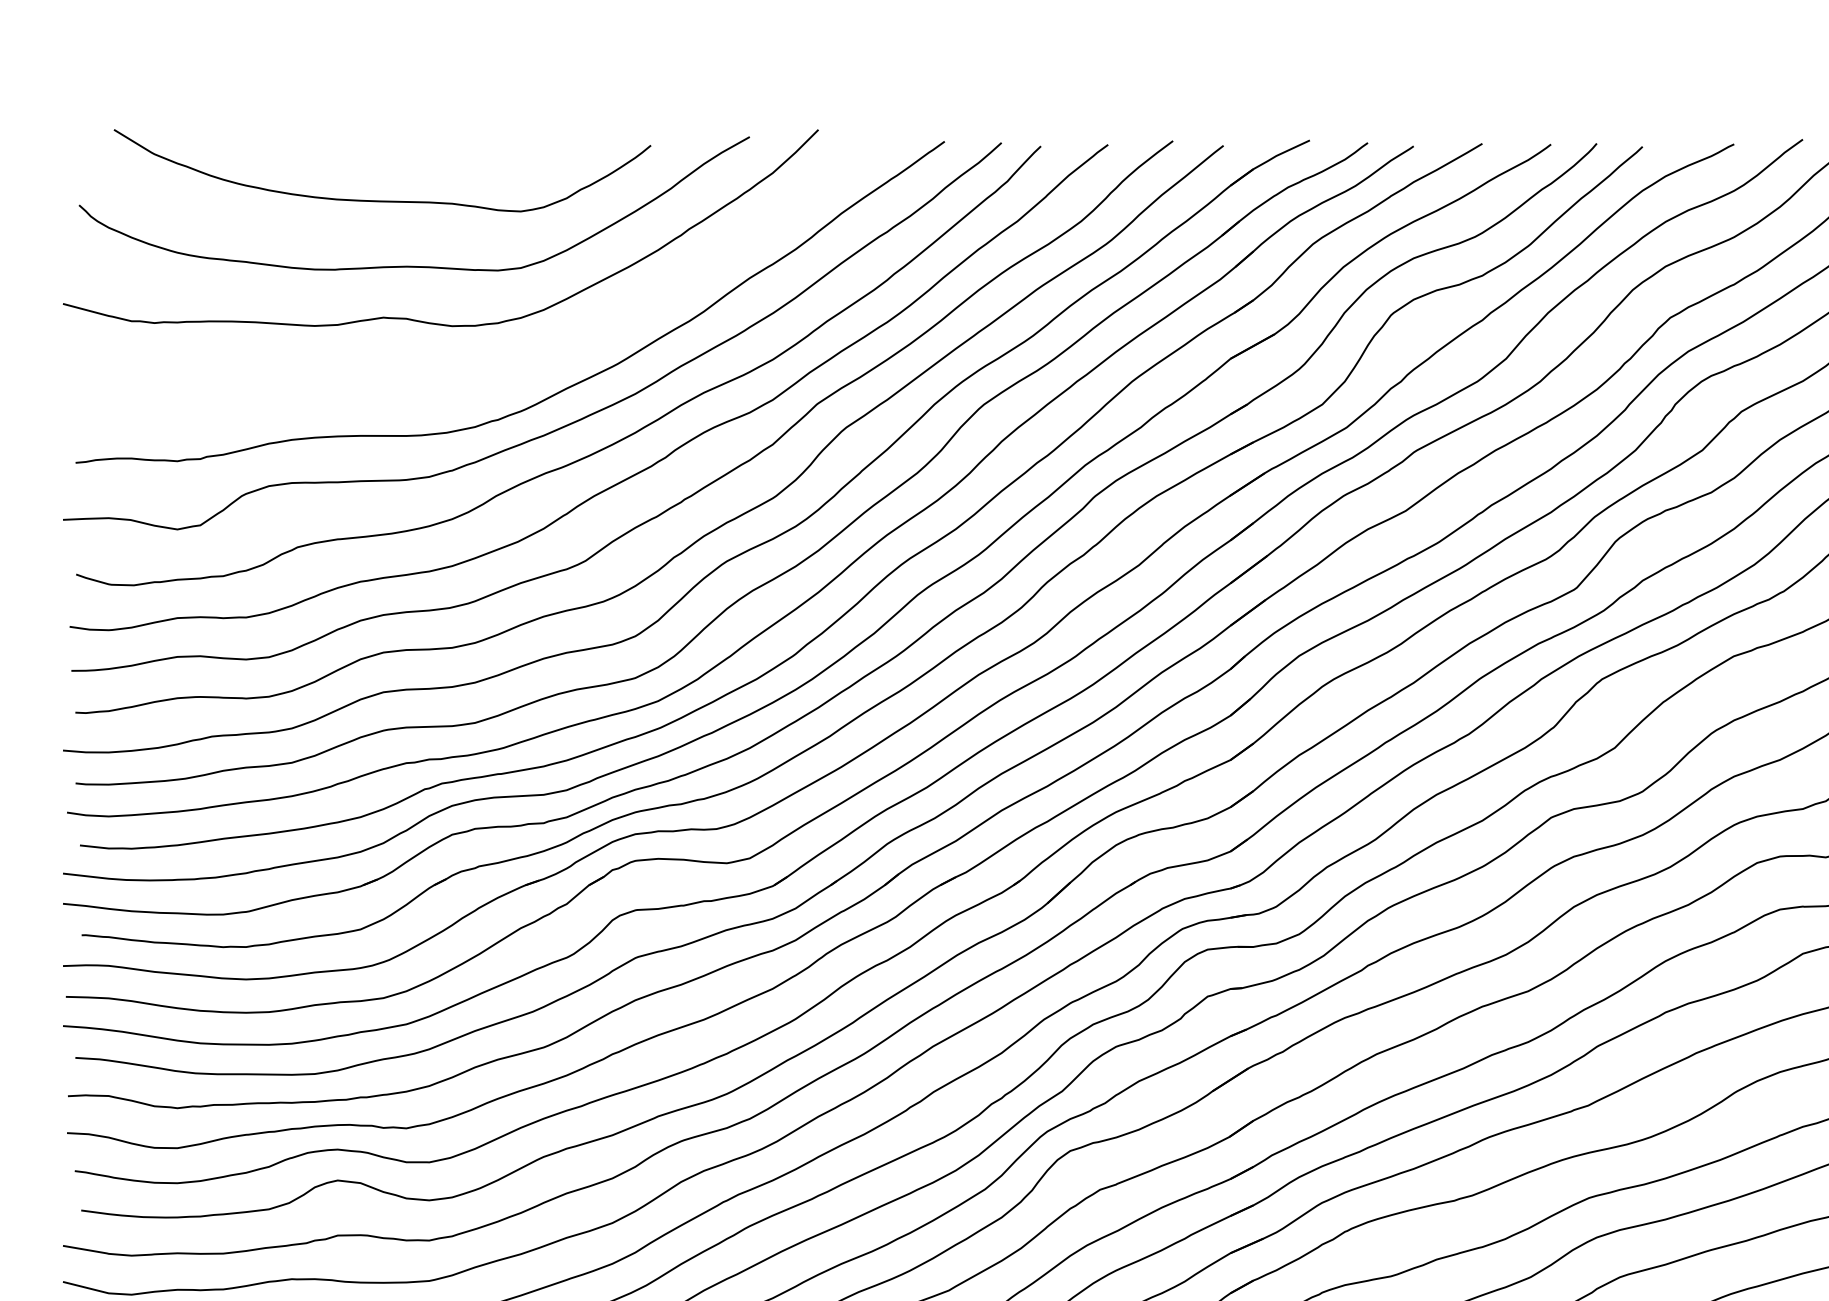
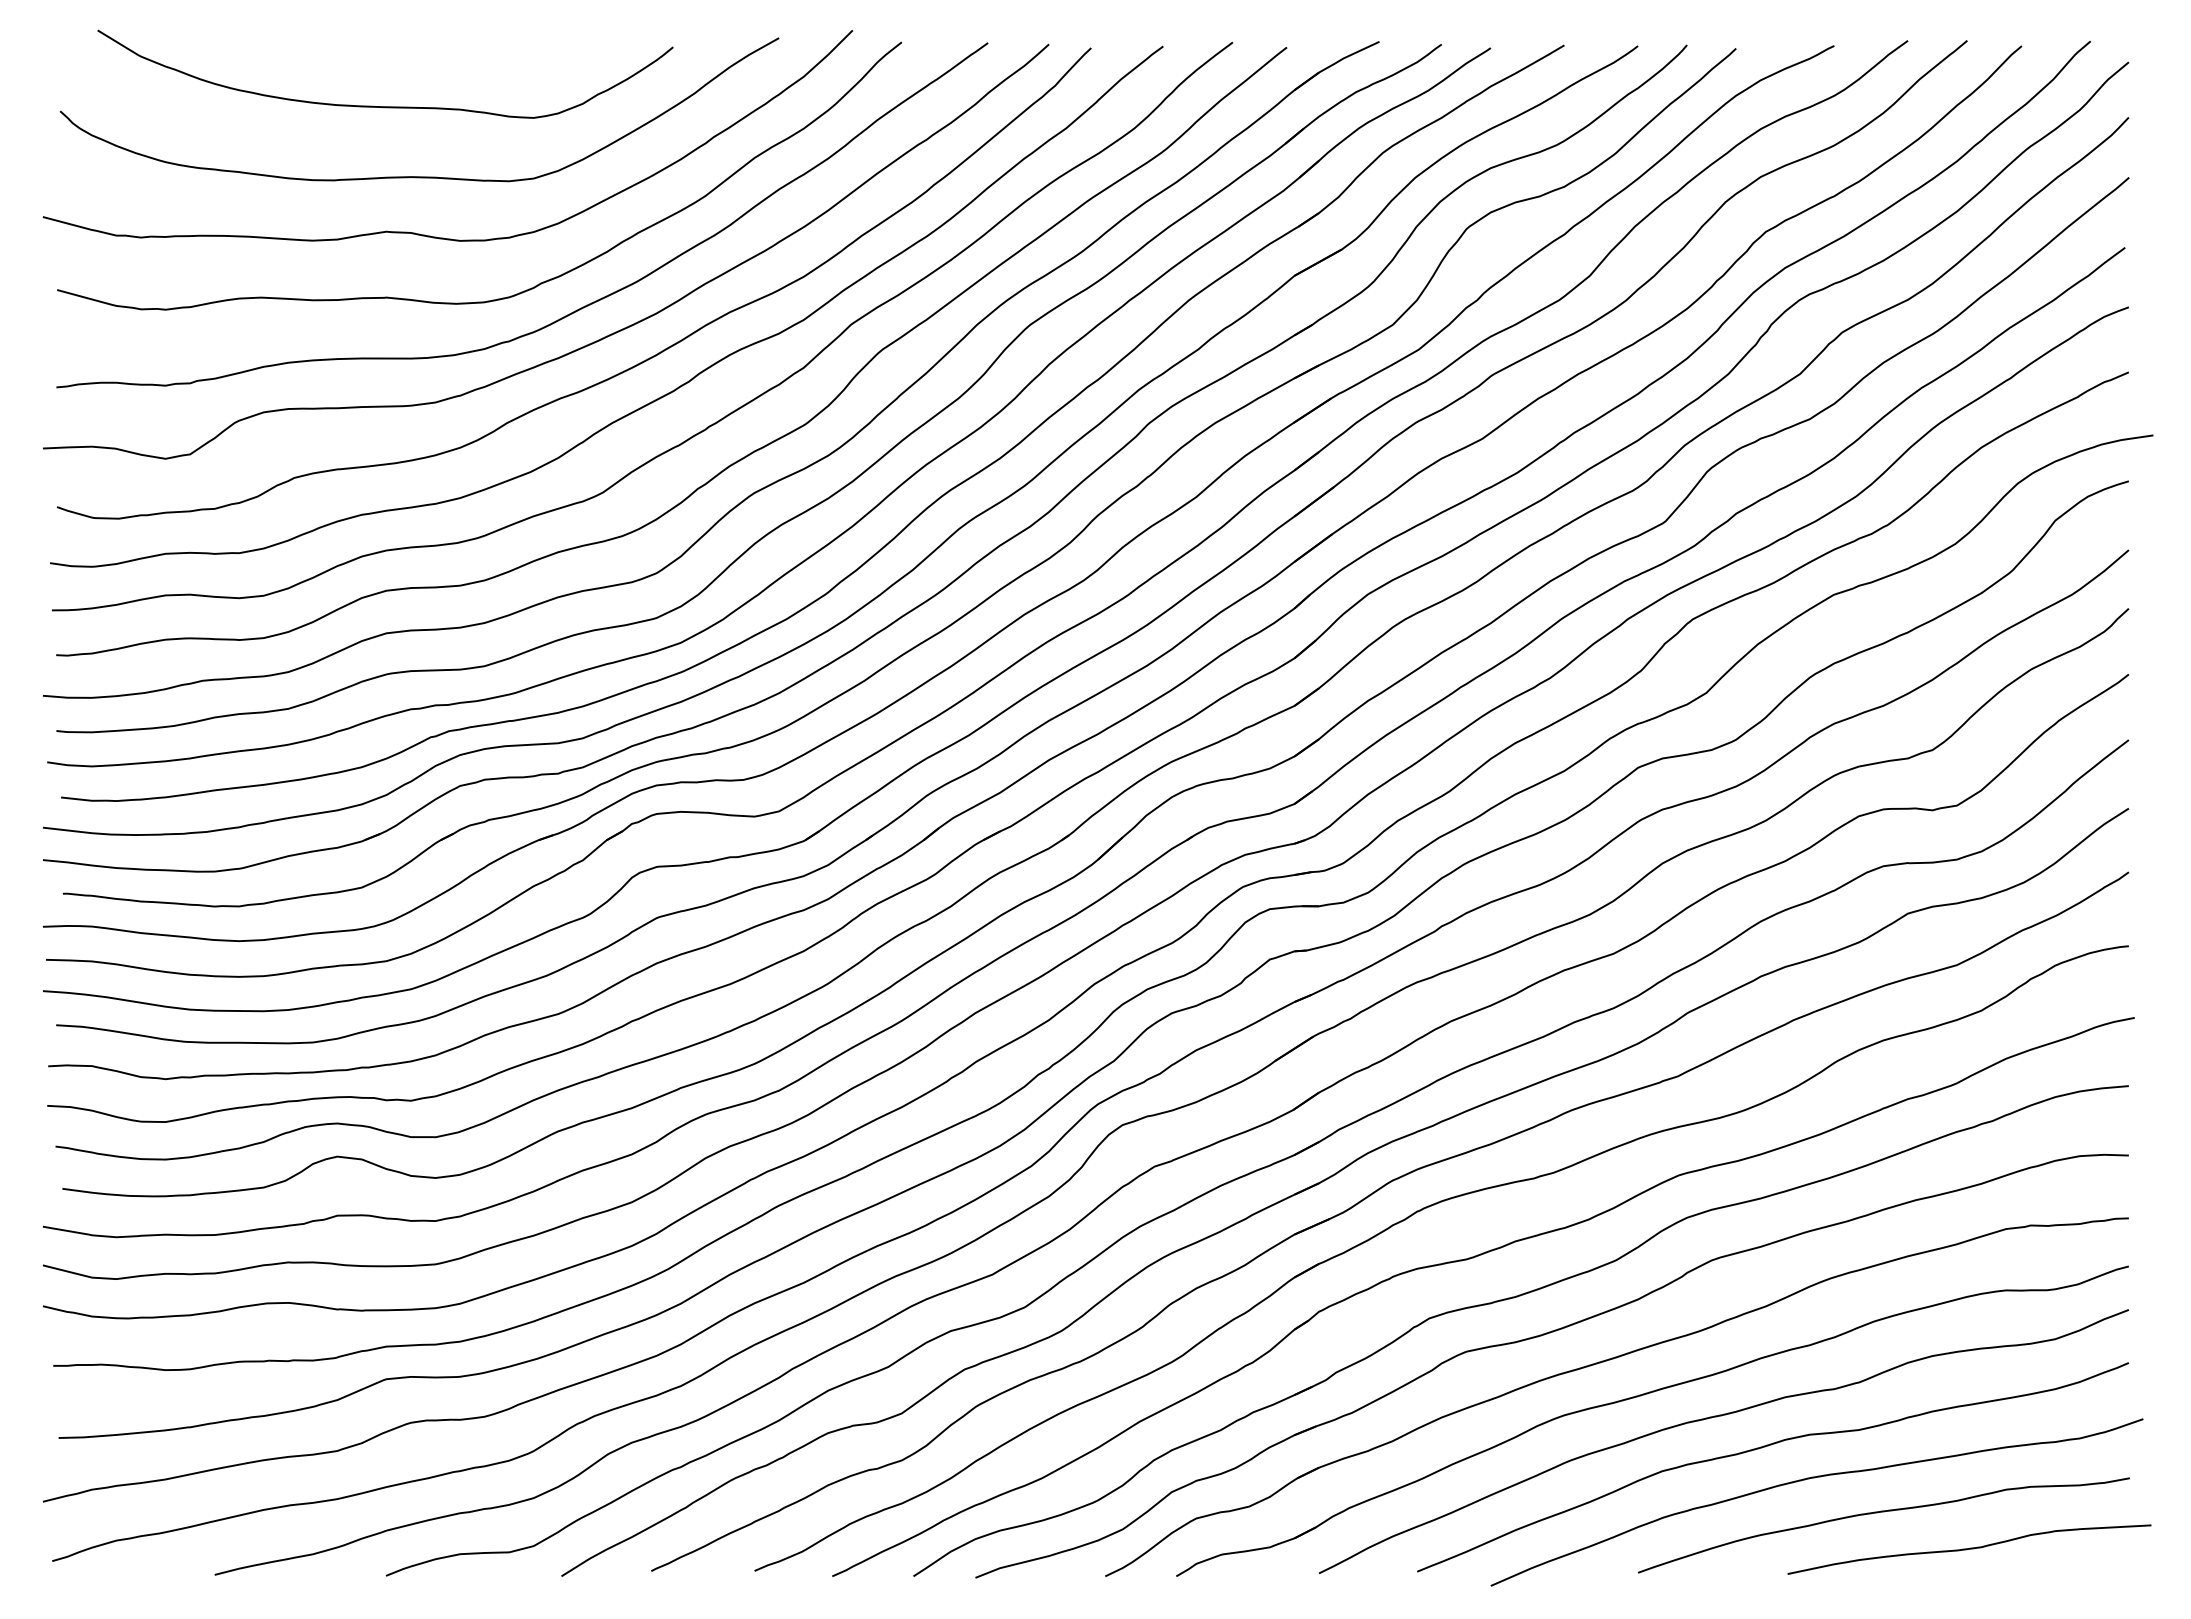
curve: (527, 364) -> (540, 282), added

